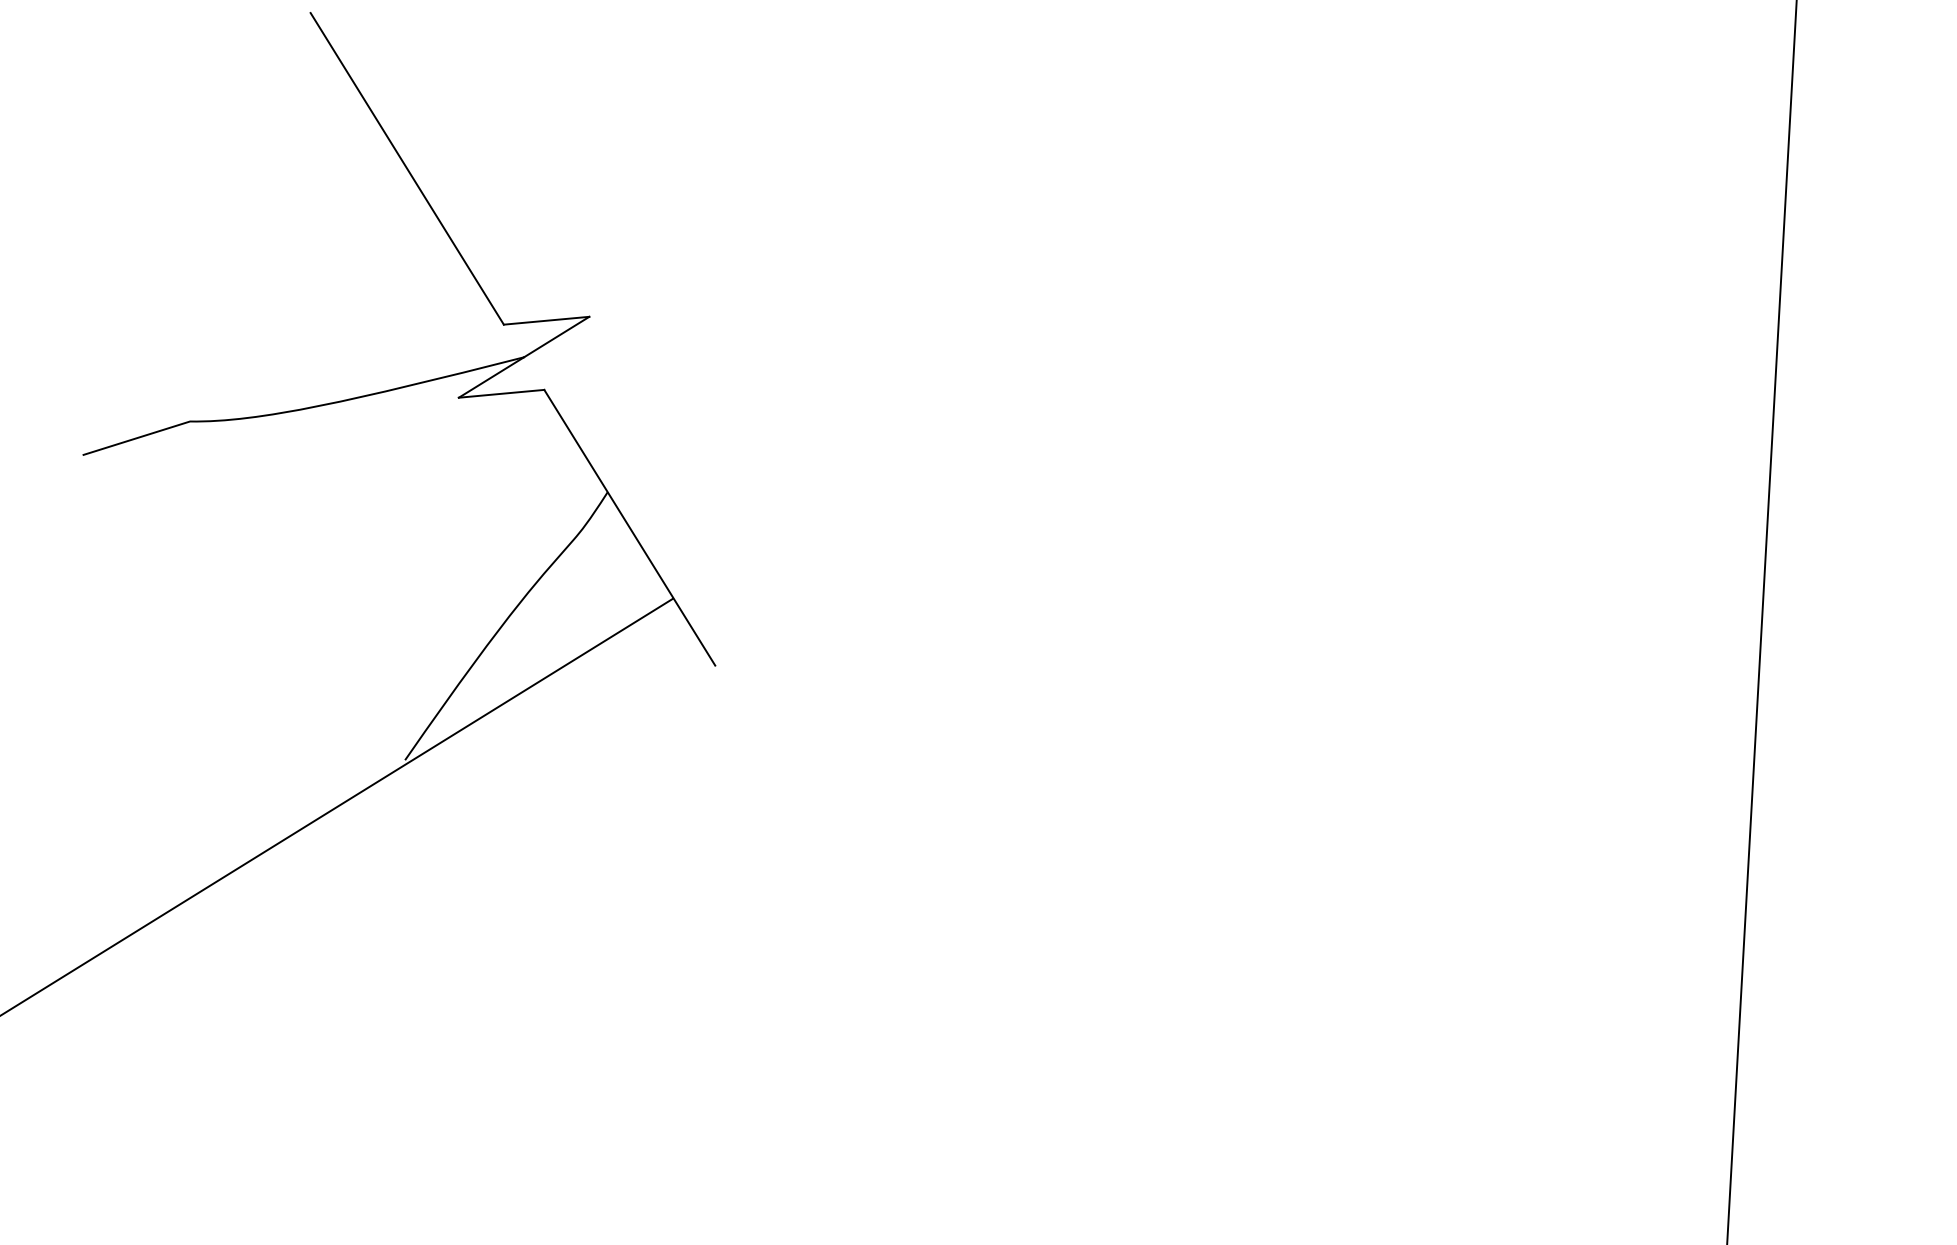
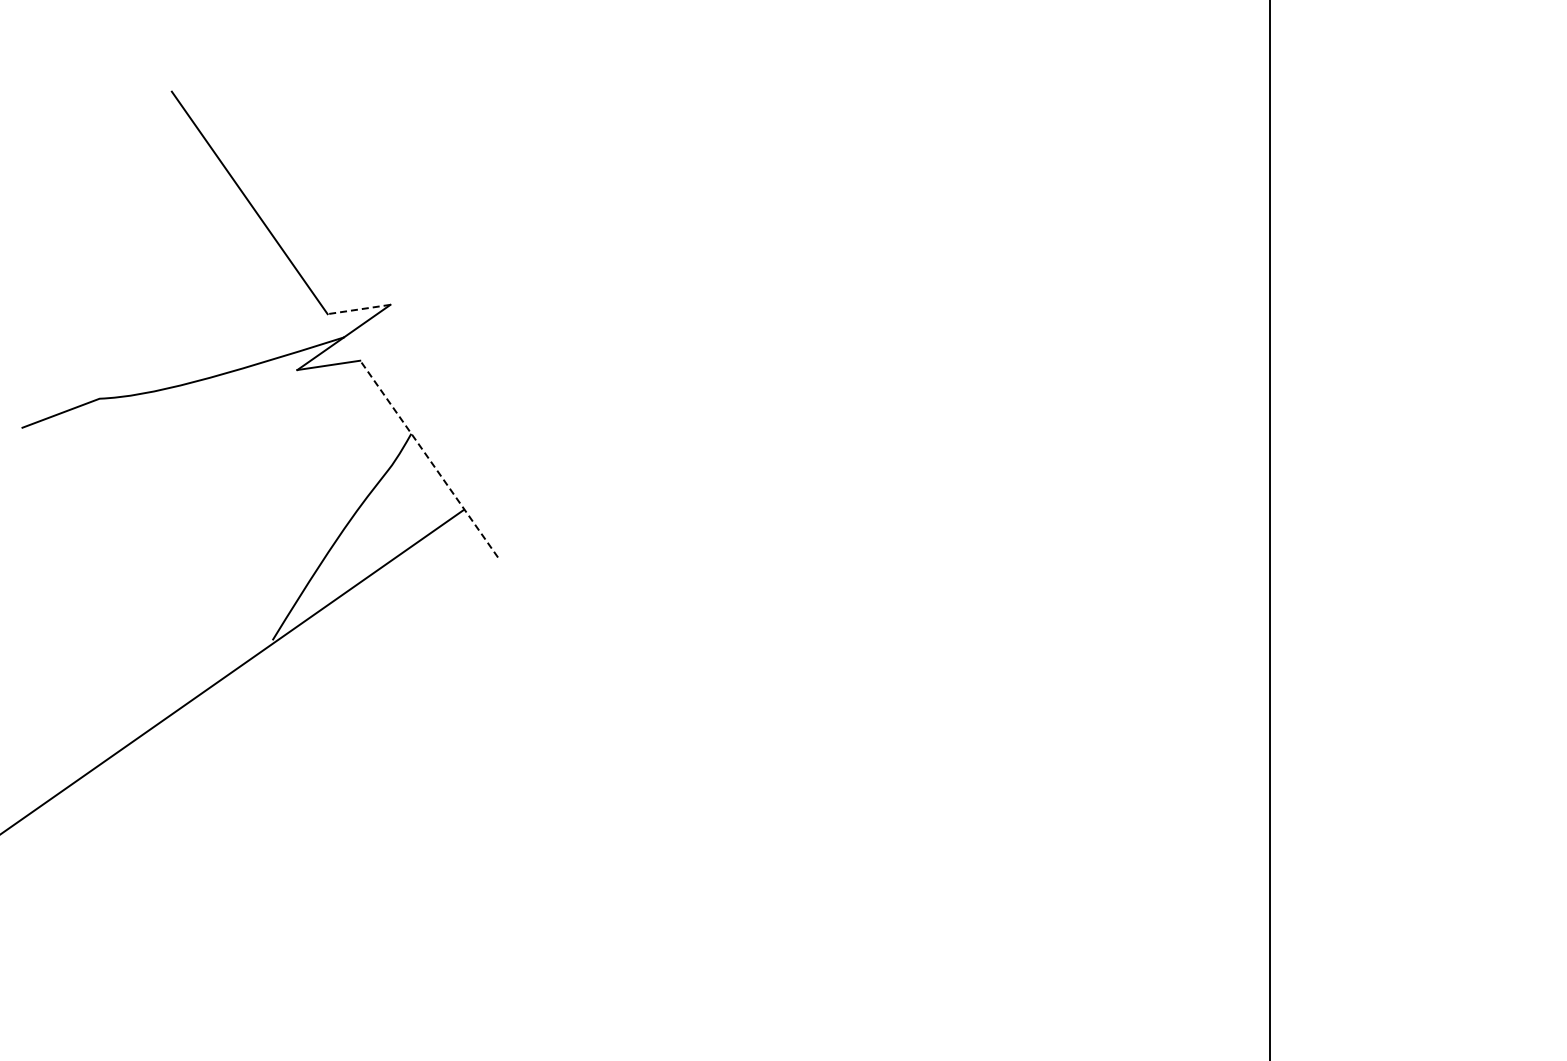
line: (547, 320) -> (359, 309), solid -> dashed
line: (628, 526) -> (428, 458), solid -> dashed

